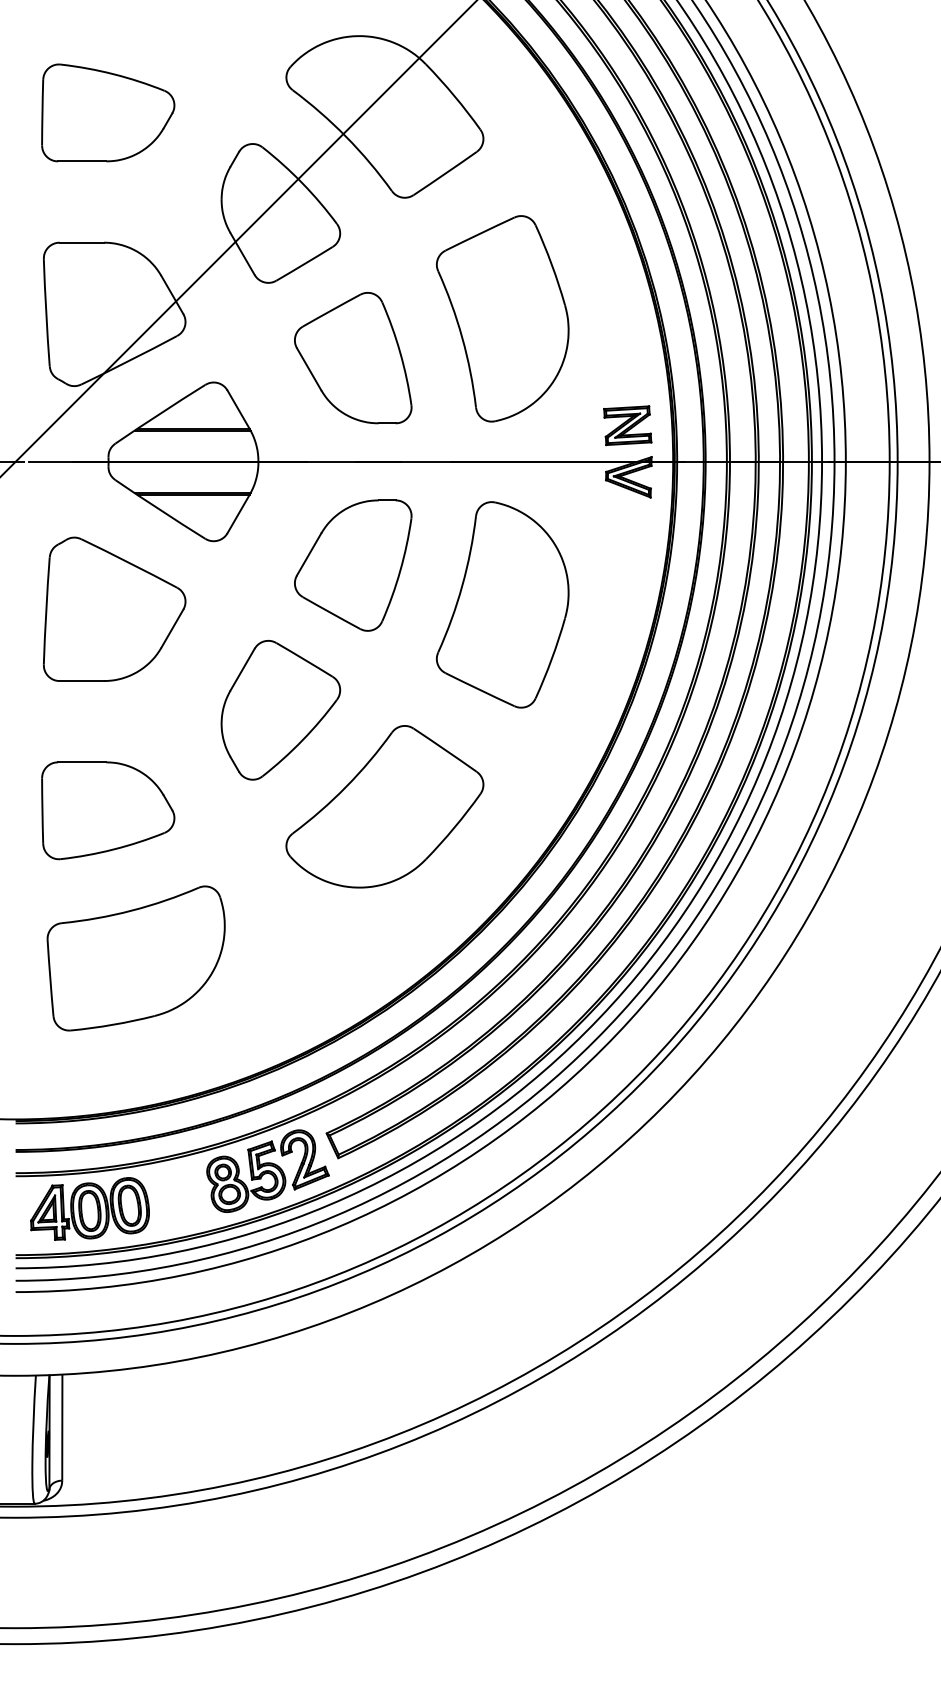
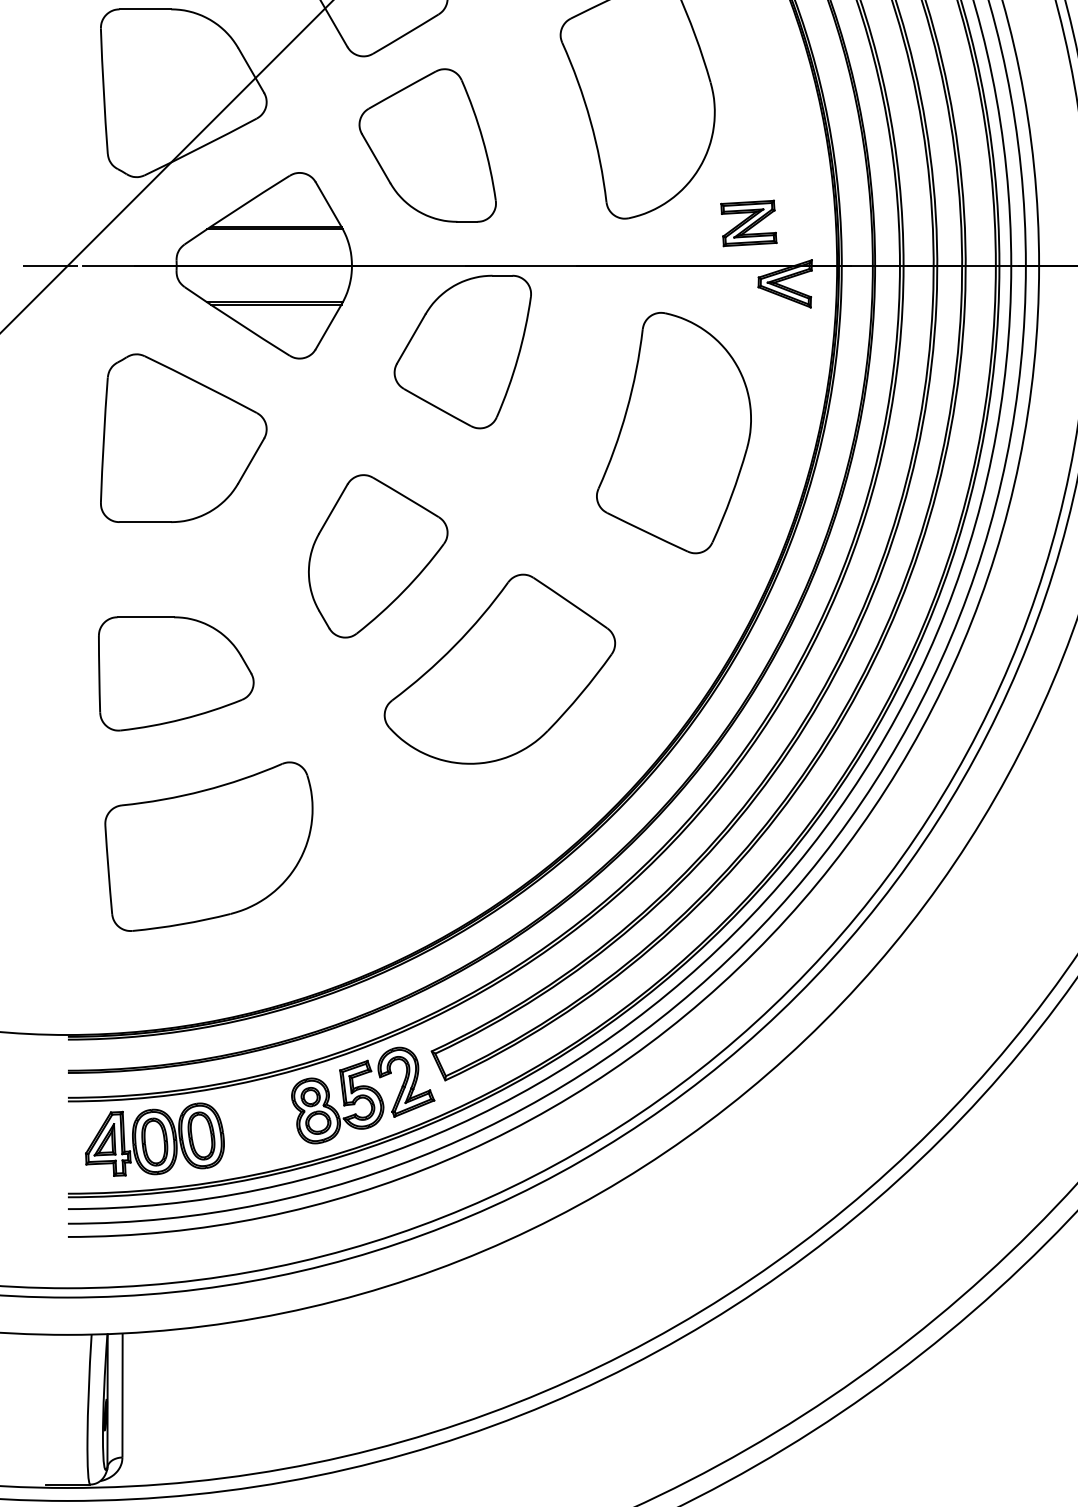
part: (353, 358) -> (428, 146), moved
part: (627, 425) -> (748, 223), moved
part: (353, 565) -> (463, 351), moved
part: (502, 604) -> (673, 432), moved

